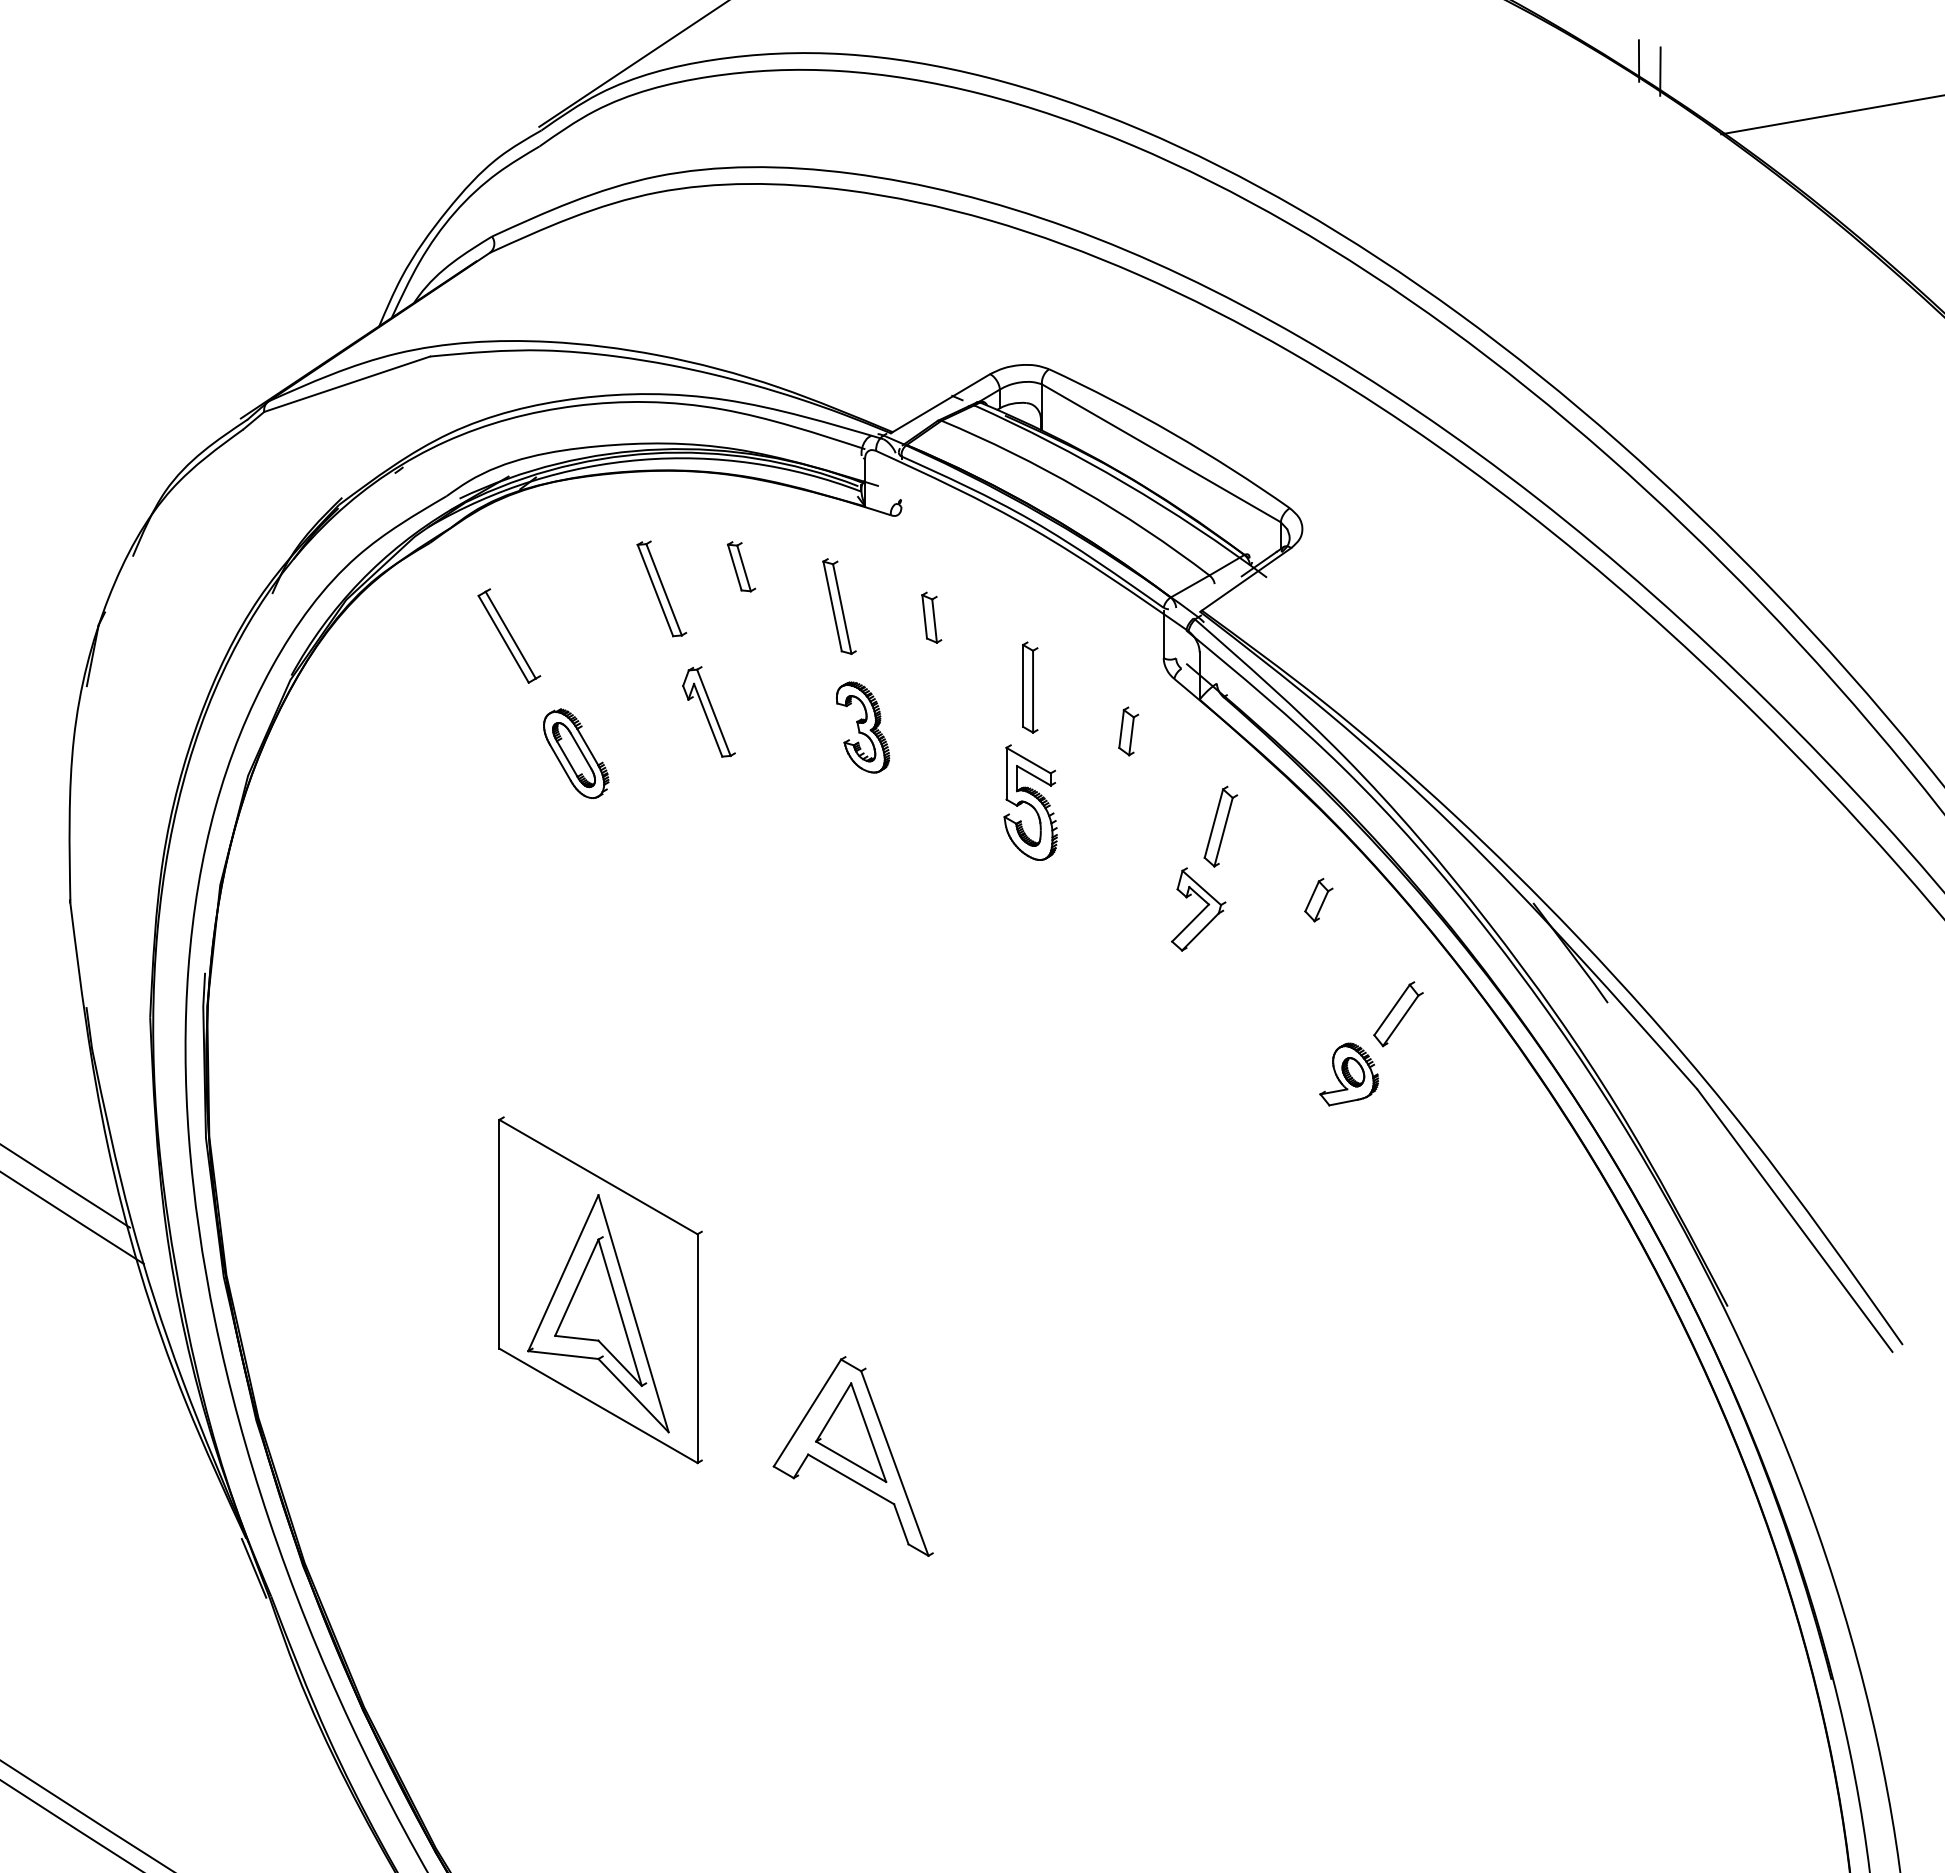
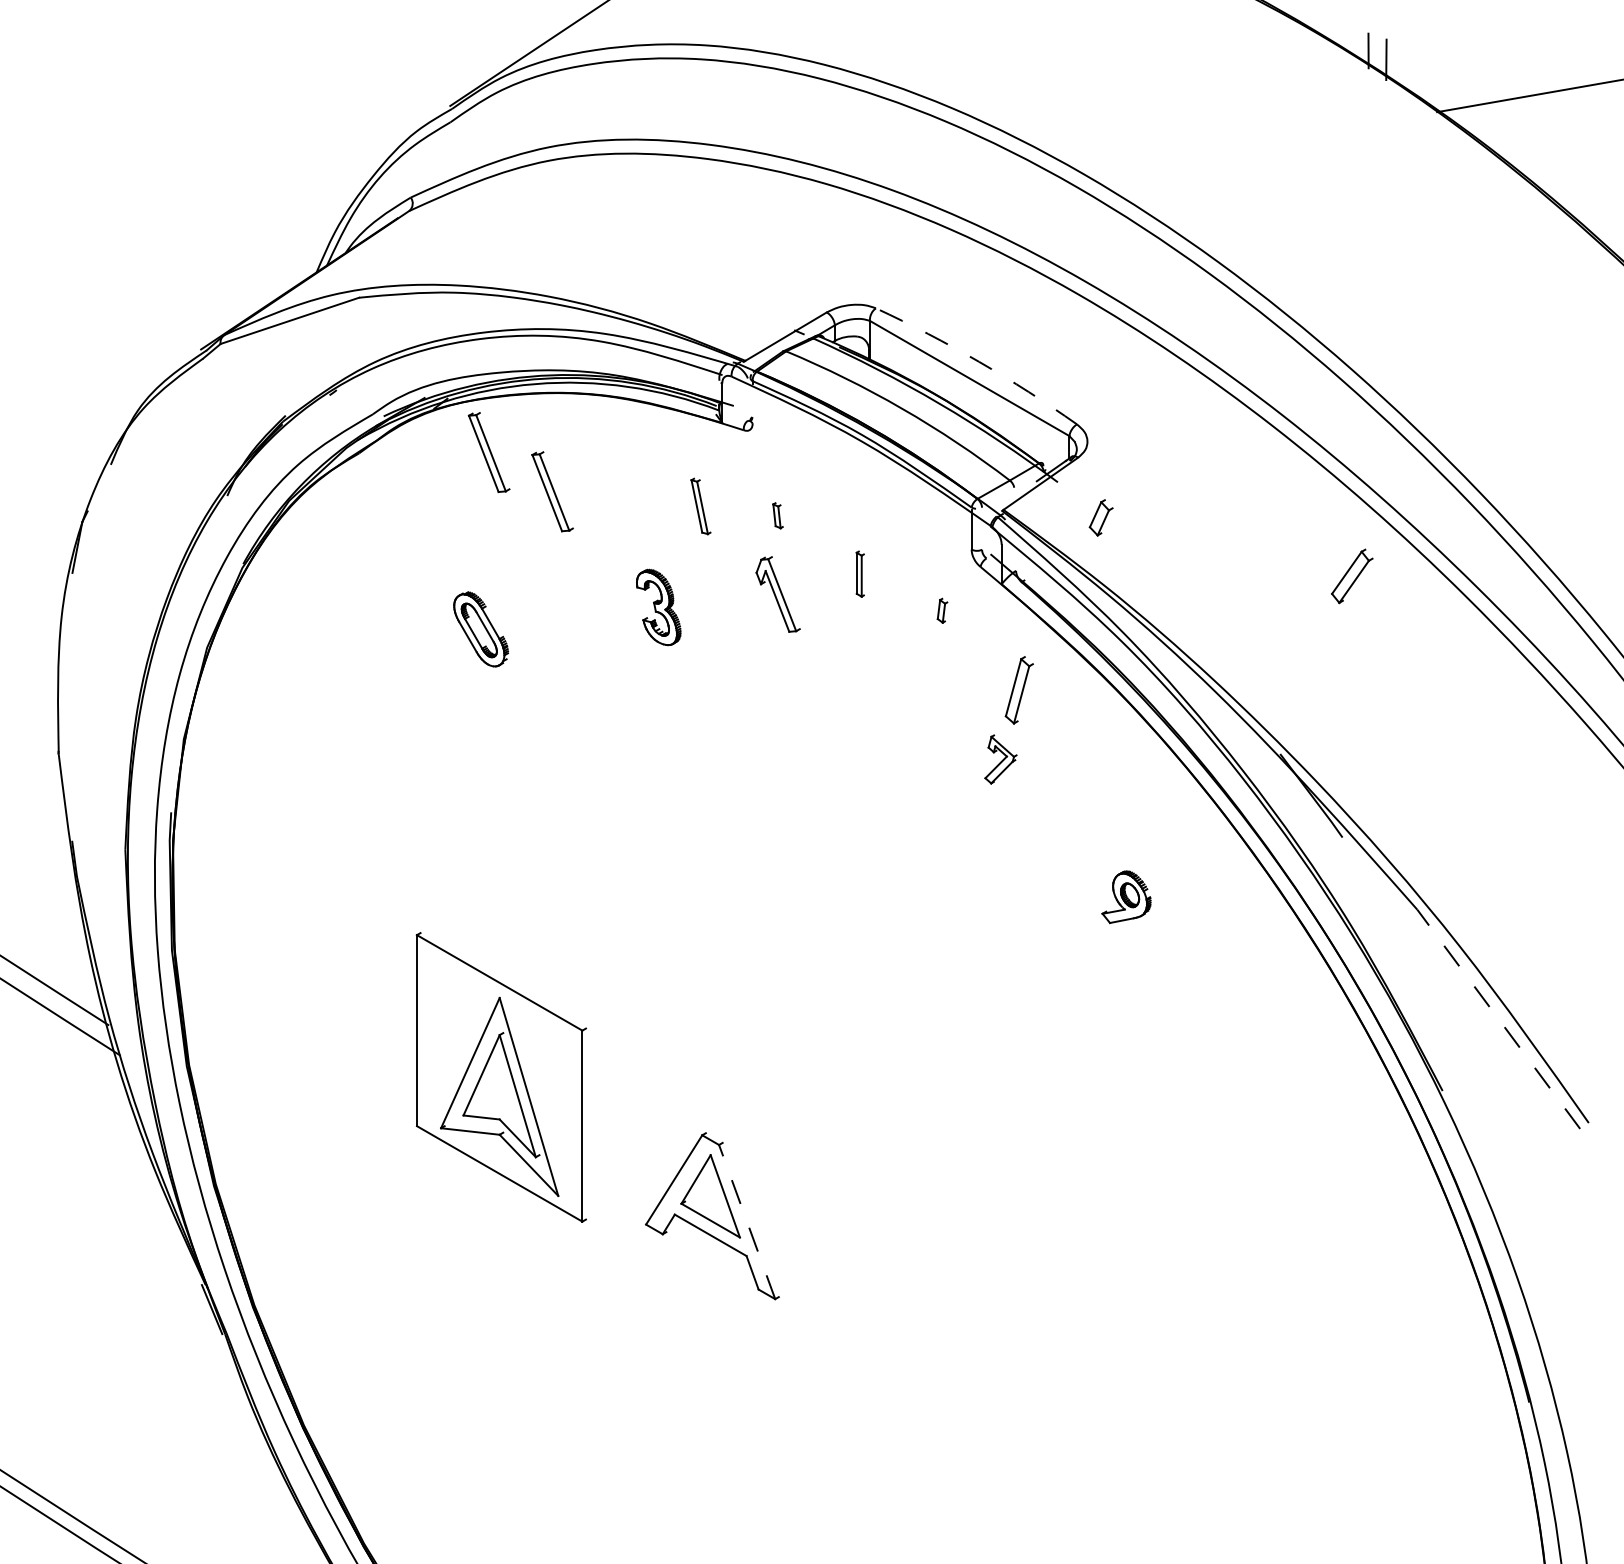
arc: (1172, 433) -> (979, 361), solid -> dashed
part: (585, 541) -> (488, 452), added
part: (741, 566) -> (619, 473), removed
part: (839, 606) -> (700, 506), size x0.7
part: (931, 617) -> (777, 515), size x0.6
part: (509, 635) -> (425, 530), removed
part: (1030, 687) -> (860, 574), size x0.6
part: (708, 711) -> (777, 594), moved
part: (863, 727) -> (659, 607), moved
part: (1128, 731) -> (942, 610), size x0.6
part: (1030, 802) -> (860, 670), removed
part: (1318, 900) -> (1100, 518), moved
part: (1198, 909) -> (1000, 759), size x0.7
part: (1398, 1014) -> (1352, 576), moved
line: (1794, 1220) -> (1498, 1019), solid -> dashed
line: (894, 1463) -> (746, 1222), solid -> dashed

